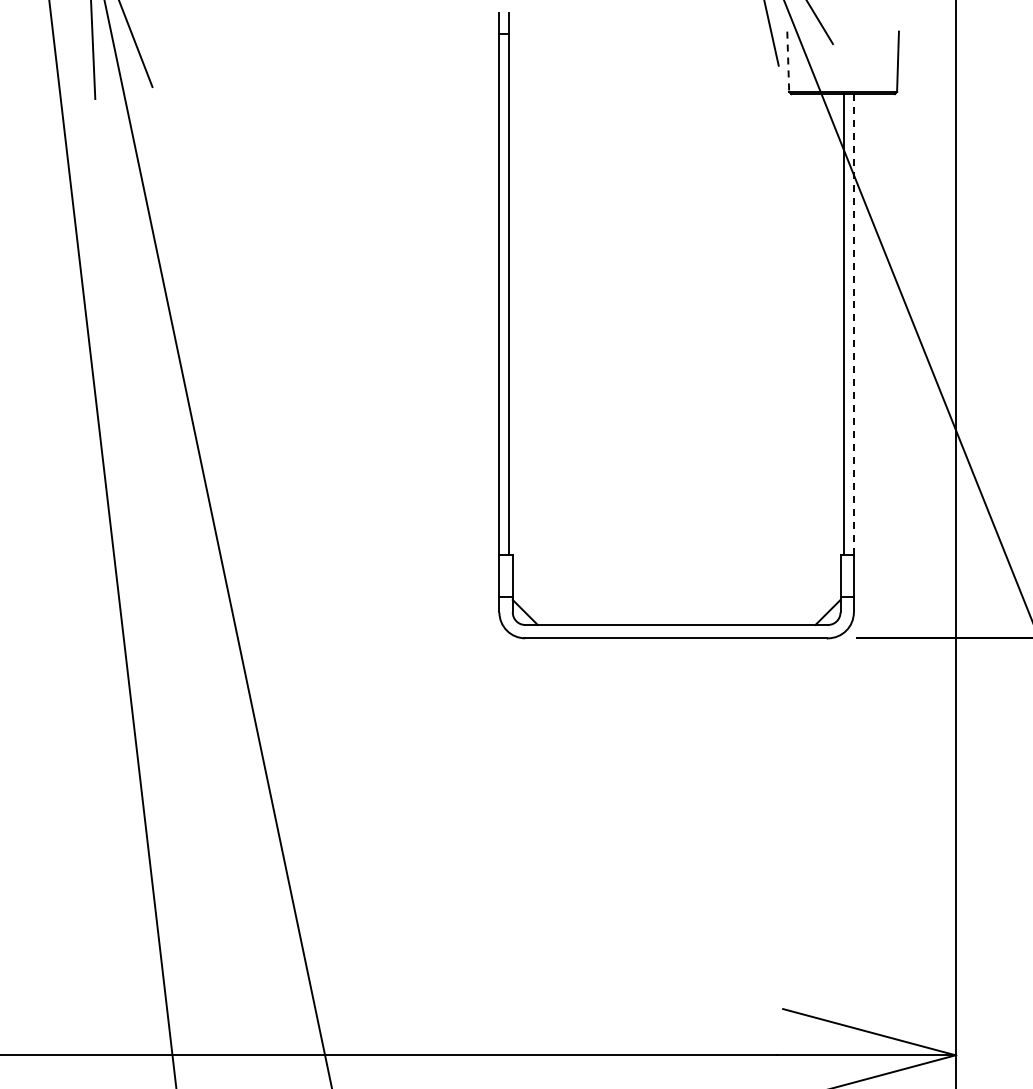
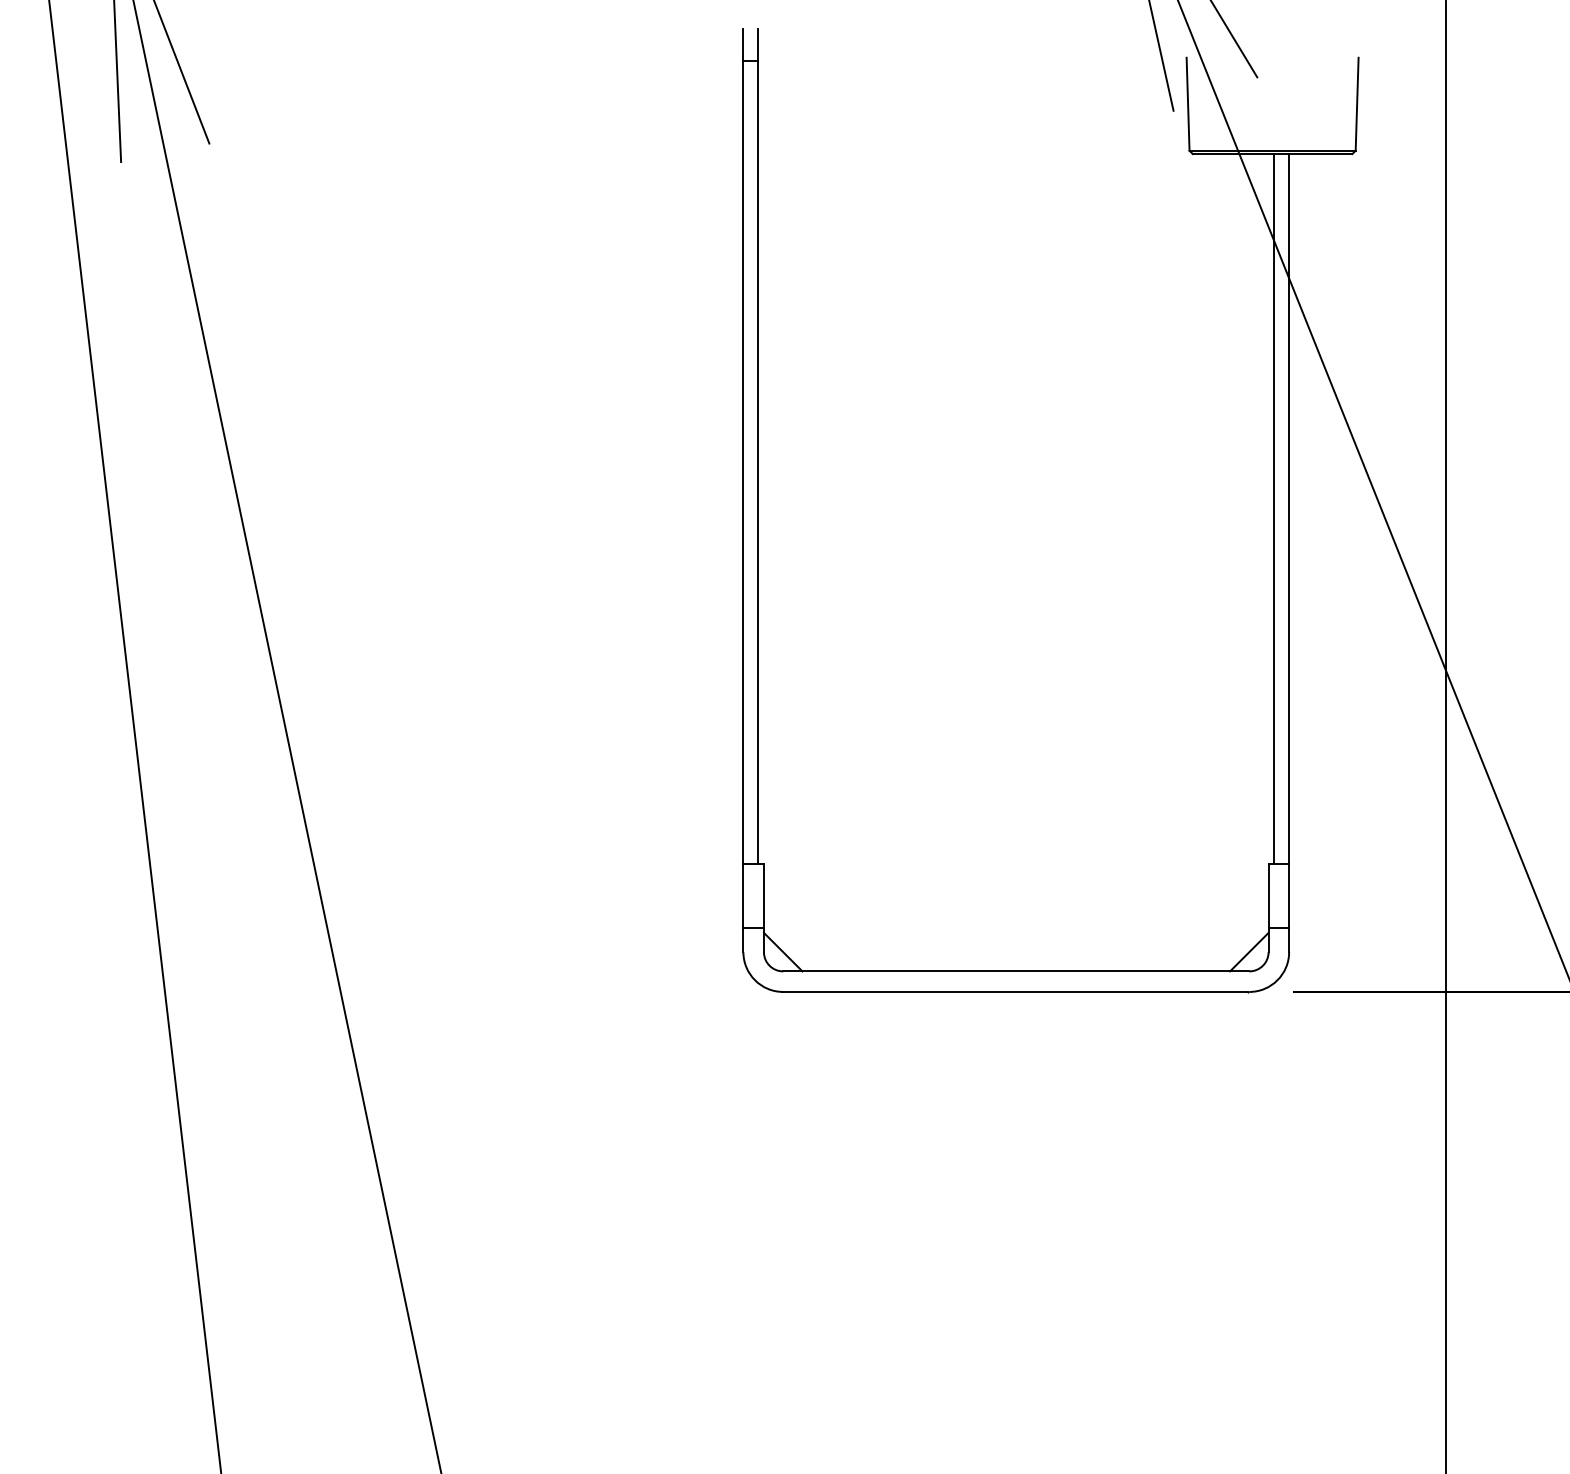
line: (788, 62) -> (1188, 105), dashed -> solid
line: (853, 325) -> (1288, 510), dashed -> solid

